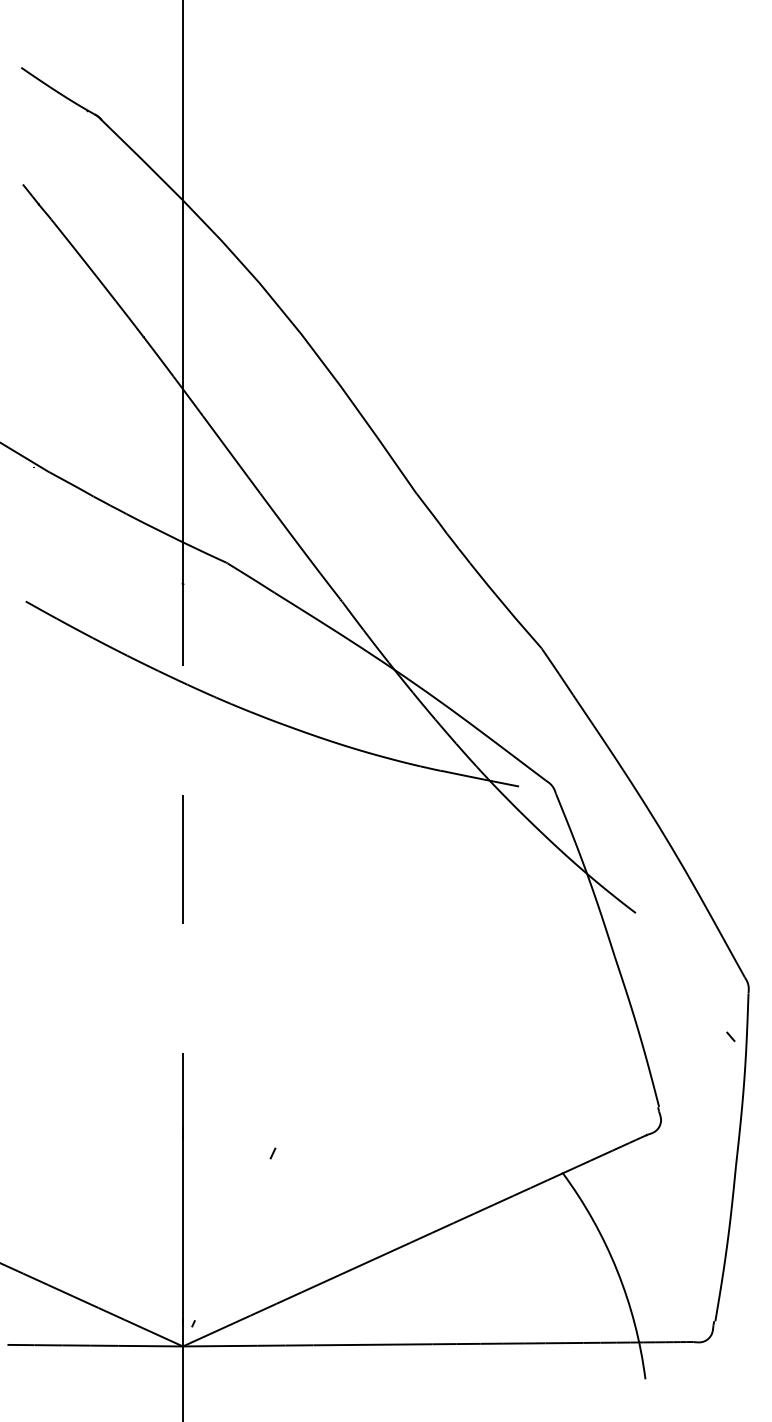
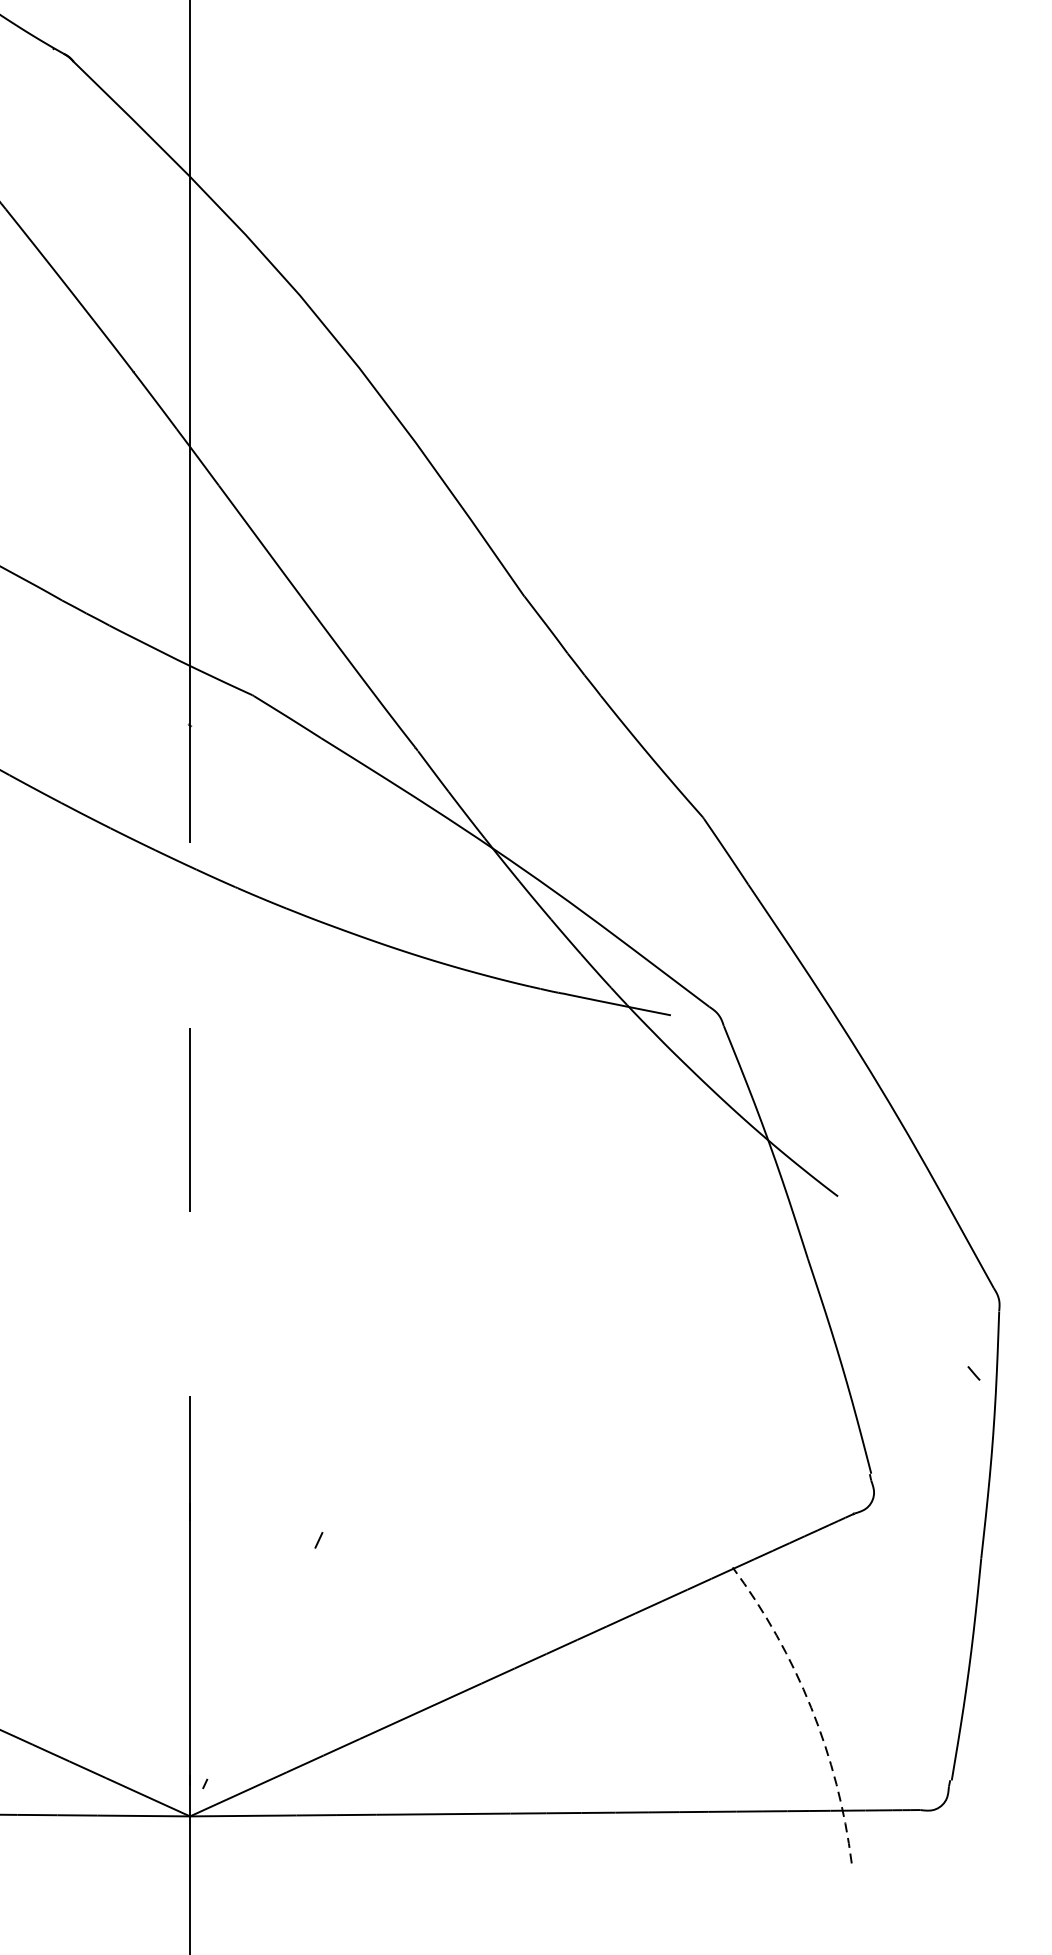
arc: (617, 1270) -> (811, 1707), solid -> dashed

